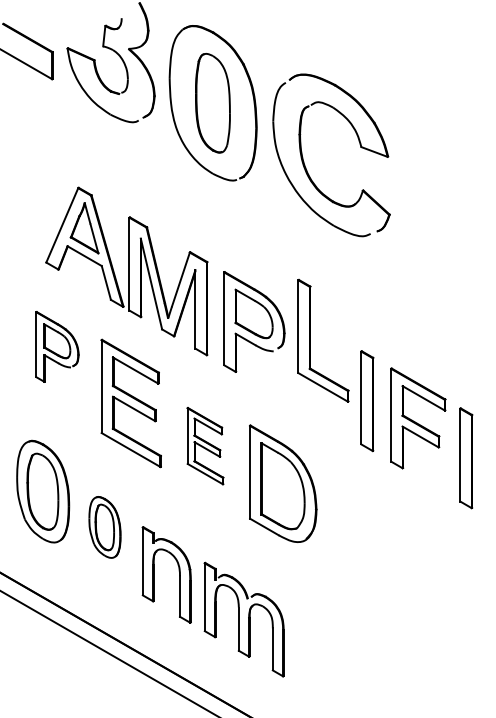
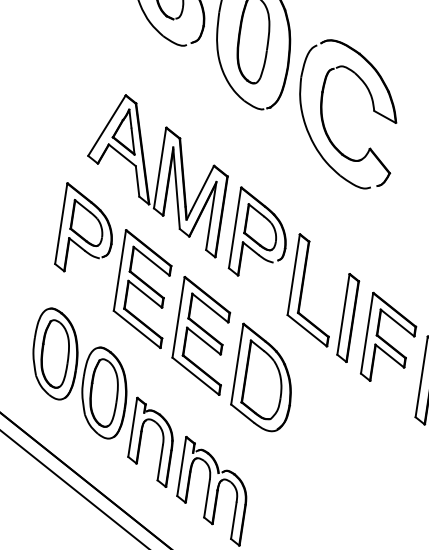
part: (304, 161) -> (323, 116), moved
part: (310, 340) -> (302, 288), moved
part: (57, 346) -> (86, 230), size x1.43
part: (205, 445) -> (202, 335), size x1.67
part: (104, 527) -> (103, 393), size x1.67

